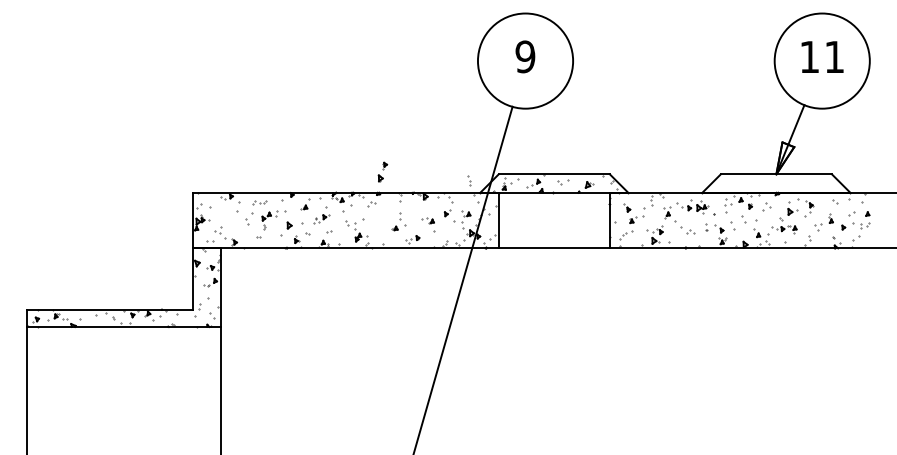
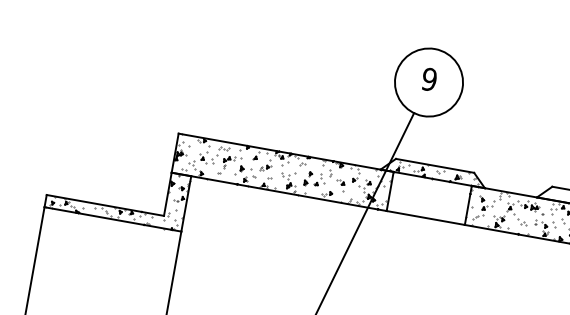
part: (382, 171) -> (308, 178), moved
part: (469, 180) -> (330, 173), moved
part: (232, 220) -> (202, 158), added

